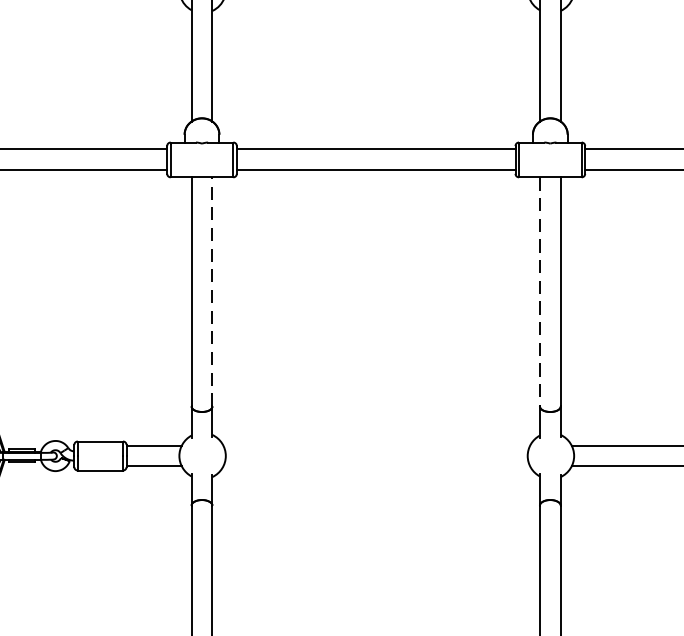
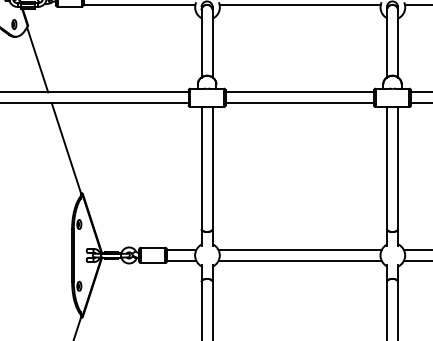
line: (212, 292) -> (212, 168), dashed -> solid
line: (539, 292) -> (386, 168), dashed -> solid
line: (375, 444) -> (299, 249), added
line: (375, 467) -> (299, 261), added

